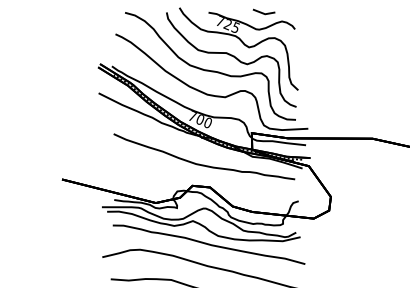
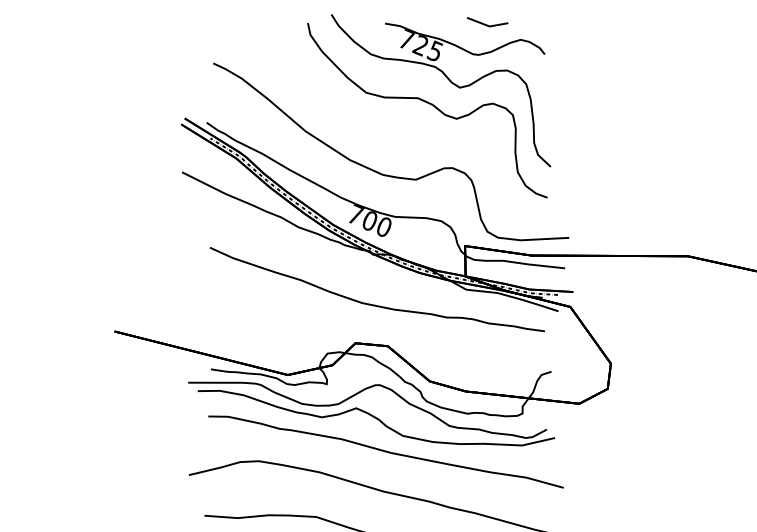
curve: (208, 69) -> (384, 128), removed

